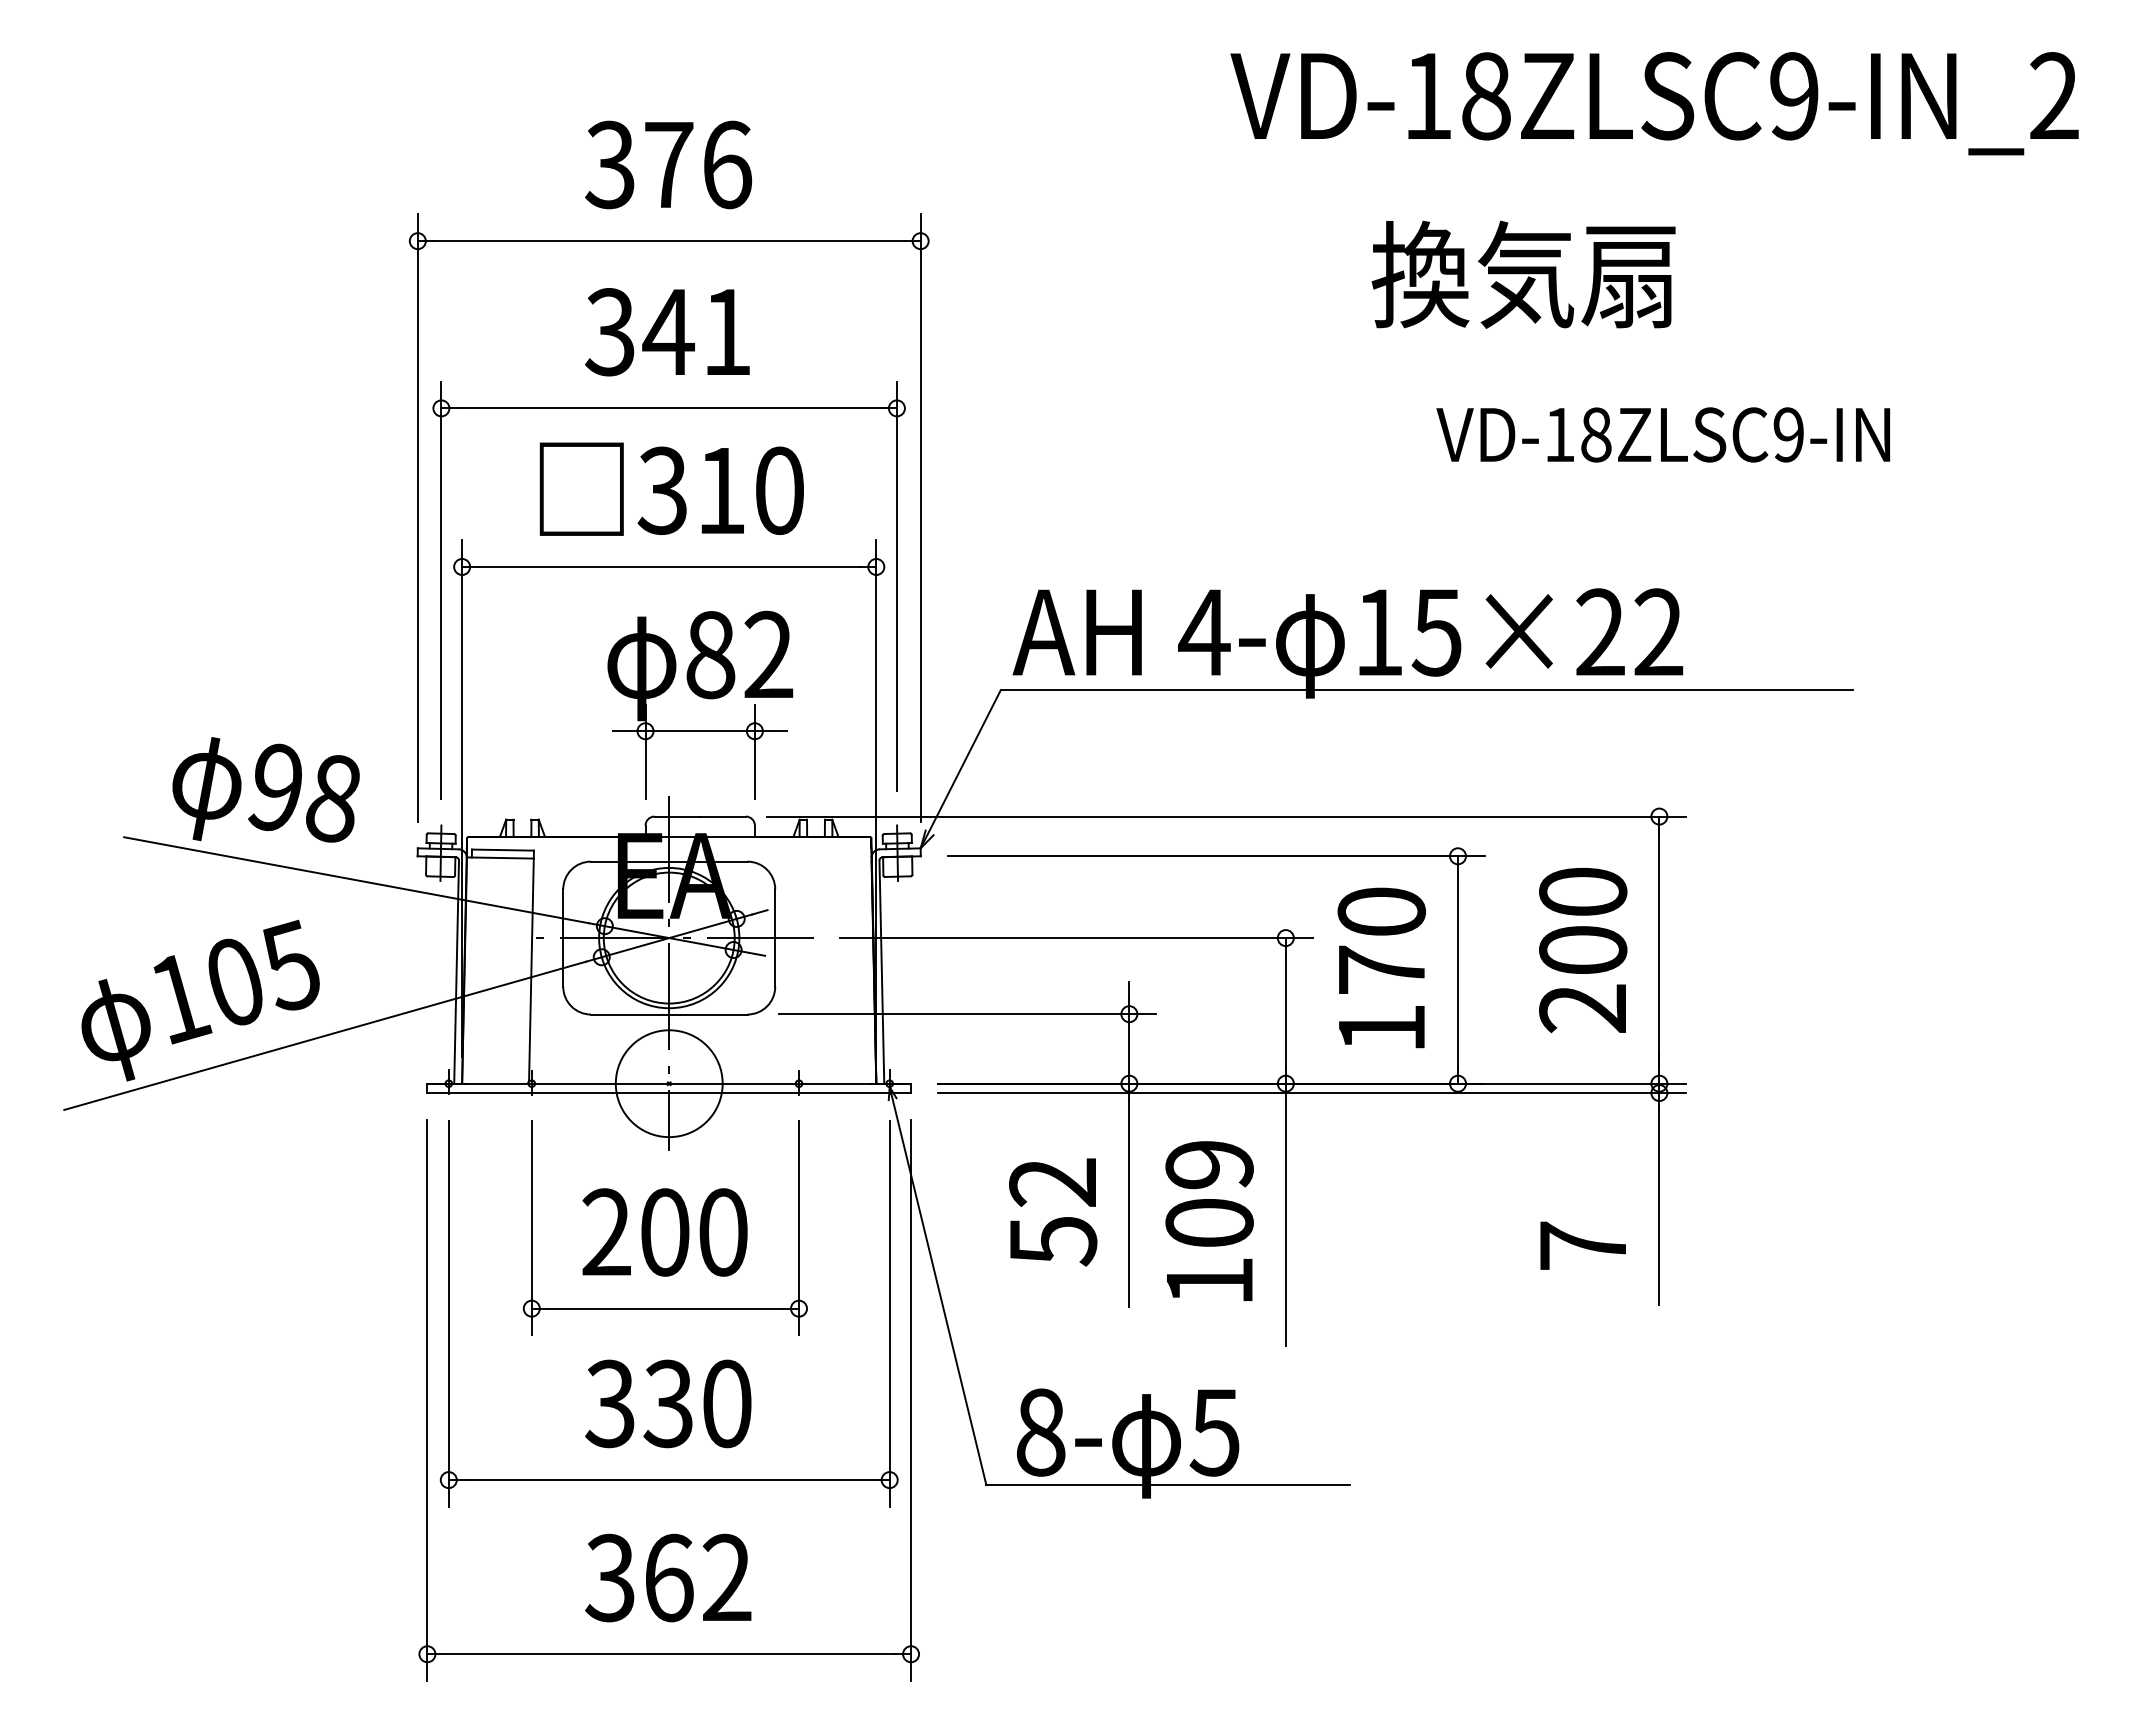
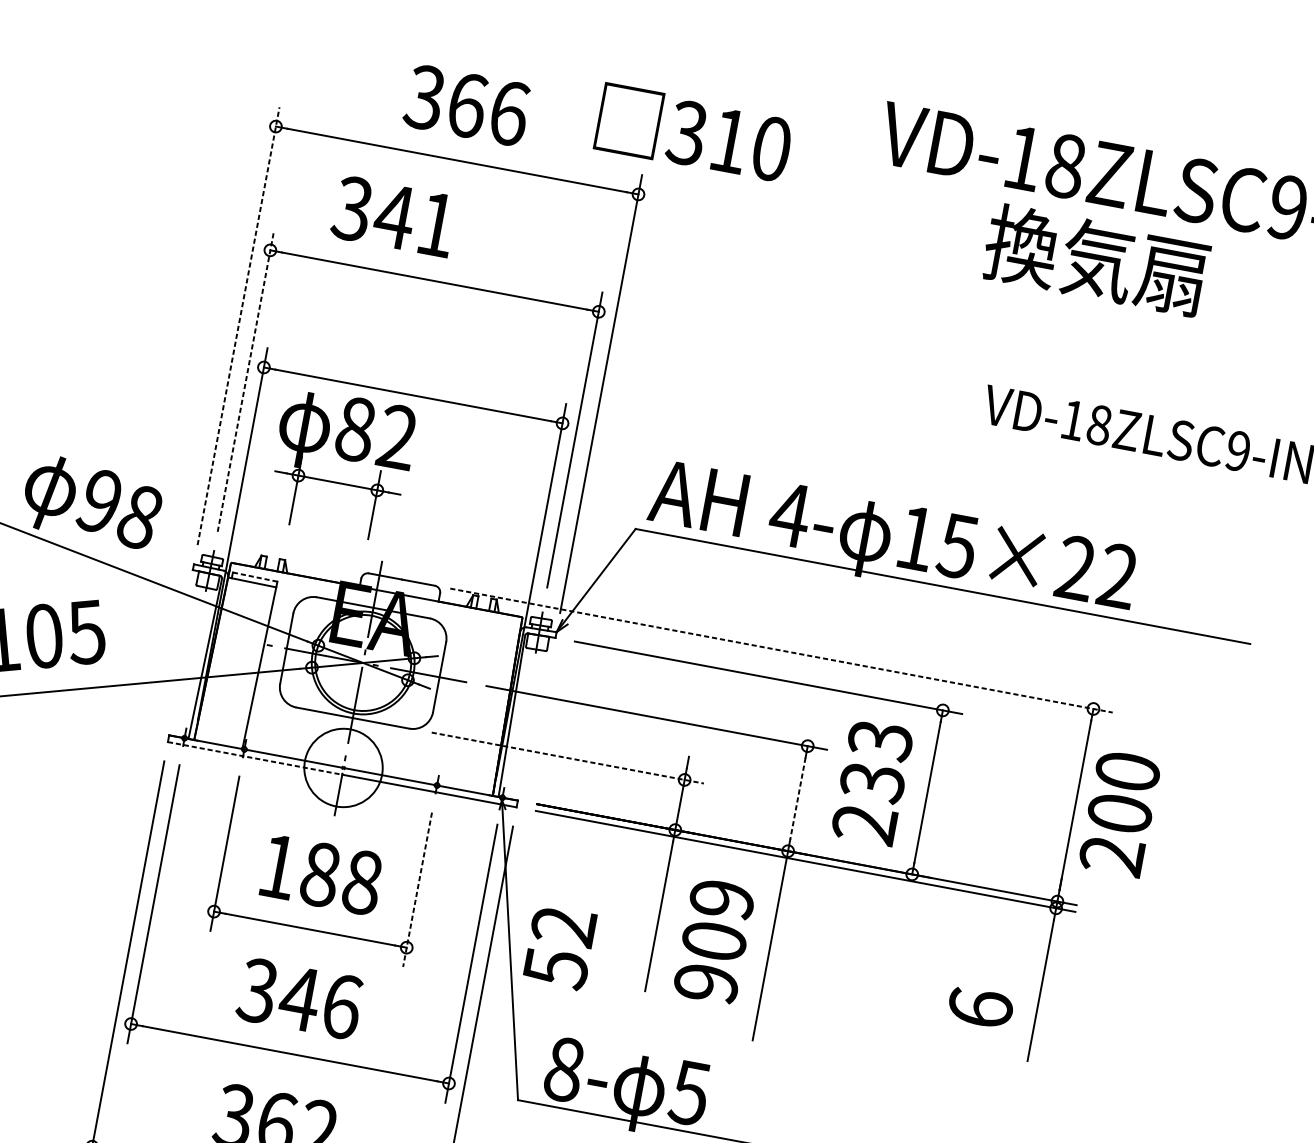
text: (669, 164) -> (467, 105), 376 -> 366
text: (1523, 274) -> (1096, 260), moved
text: (667, 332) -> (393, 216), moved
text: (671, 488) -> (693, 132), moved
line: (417, 518) -> (238, 326), solid -> dashed
line: (441, 590) -> (245, 381), solid -> dashed
part: (703, 698) -> (344, 459), moved
line: (1227, 816) -> (782, 650), solid -> dashed
line: (503, 850) -> (255, 577), solid -> dashed
text: (1583, 950) -> (1120, 813), moved
text: (1381, 969) -> (872, 781), 170 -> 233
line: (1285, 1010) -> (797, 798), solid -> dashed
line: (967, 1014) -> (567, 758), solid -> dashed
line: (548, 1093) -> (255, 758), solid -> dashed
text: (1053, 1212) -> (560, 947), moved
line: (799, 1228) -> (417, 889), solid -> dashed
text: (664, 1232) -> (320, 874), 200 -> 188
text: (1583, 1245) -> (980, 1007), 7 -> 6
text: (1209, 1281) -> (706, 983), 109 -> 909
text: (697, 1403) -> (320, 1002), 330 -> 346

